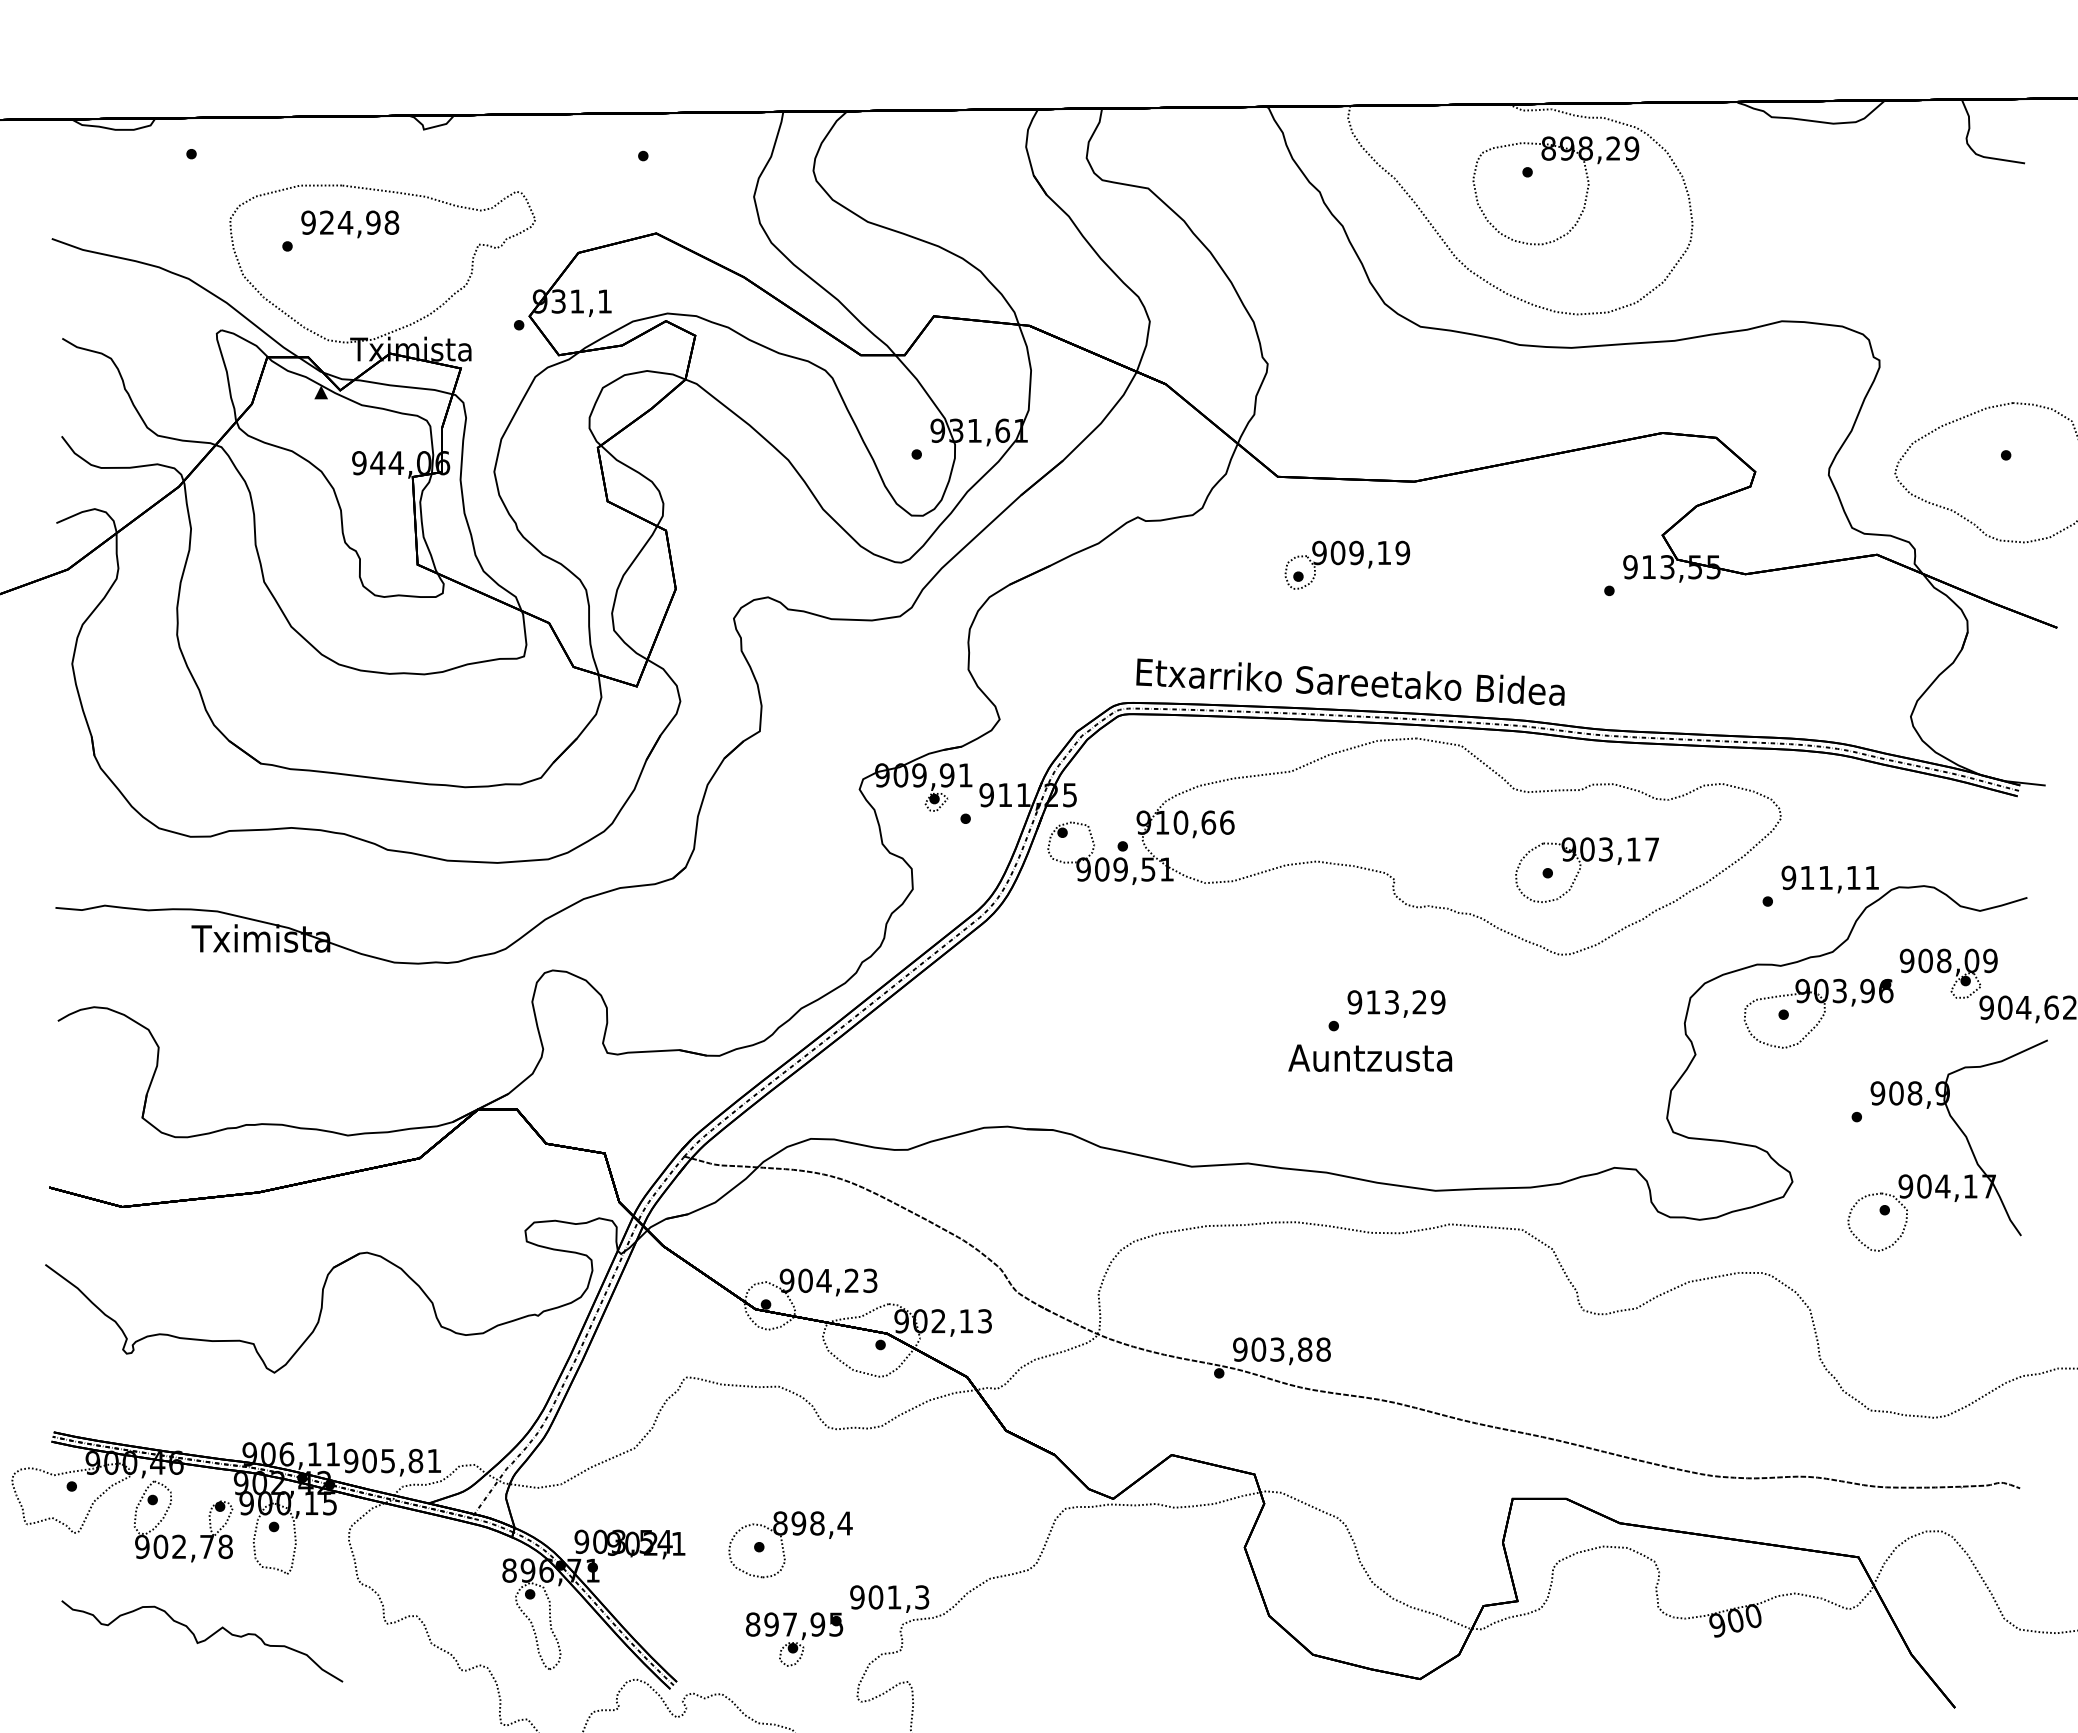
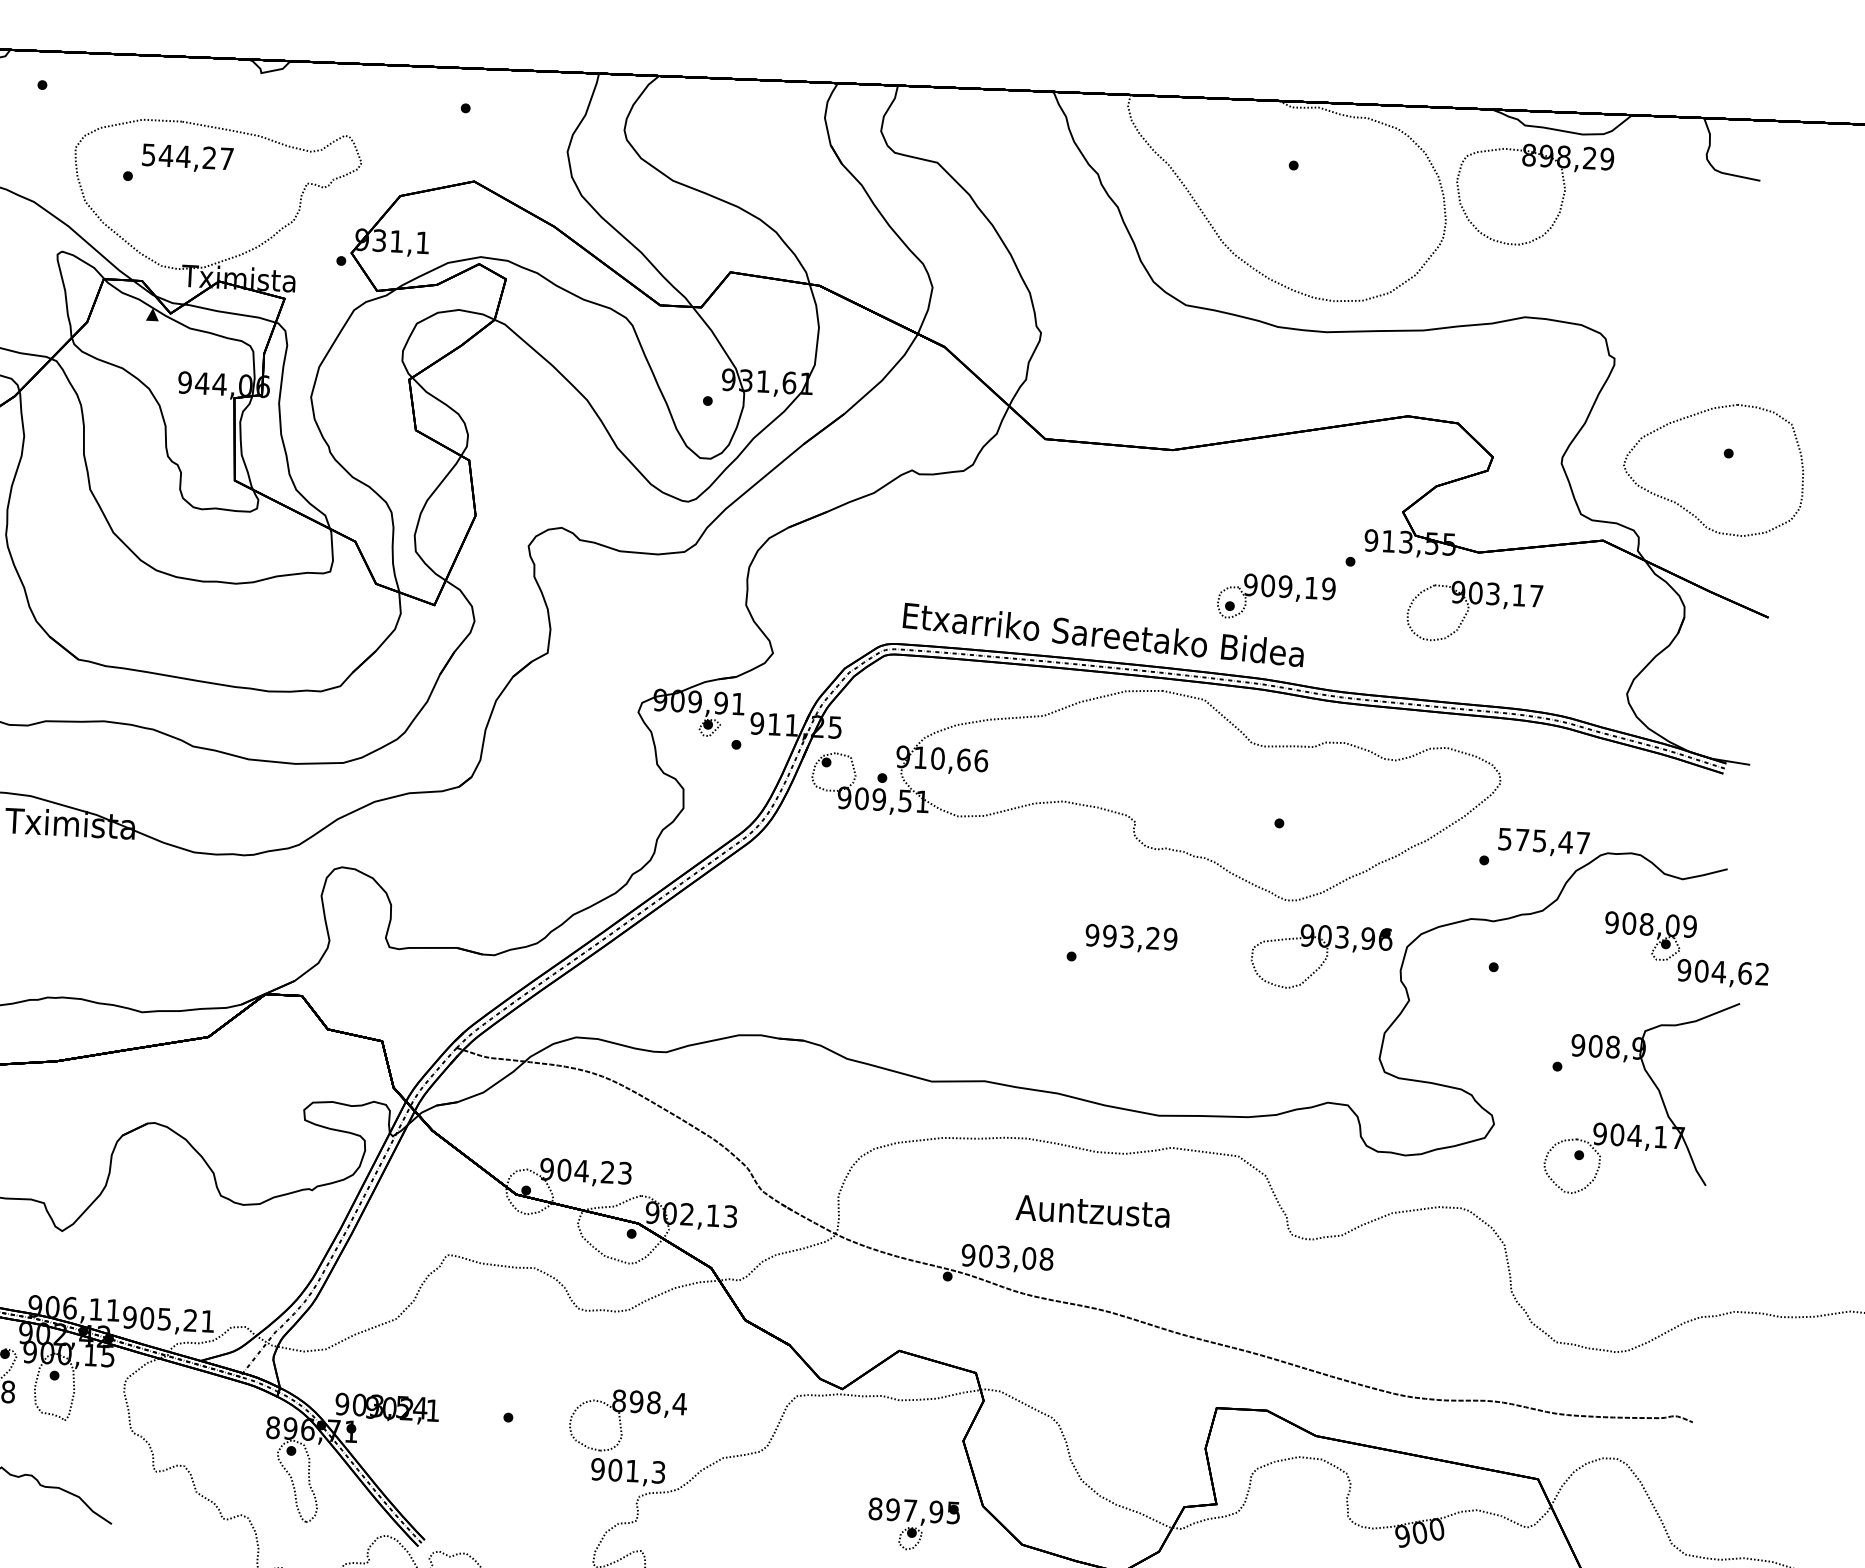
part: (1551, 160) -> (1531, 166), moved
text: (350, 222) -> (188, 156), 924,98 -> 544,27
part: (1347, 564) -> (1276, 597), moved
part: (1580, 869) -> (1468, 611), moved
text: (1829, 877) -> (1543, 840), 911,11 -> 575,47
text: (1373, 1002) -> (1109, 936), 913,29 -> 993,29
part: (1818, 1013) -> (1321, 957), moved
text: (1370, 1057) -> (1093, 1210), moved
text: (1304, 1349) -> (1028, 1258), 903,88 -> 903,08
text: (415, 1461) -> (190, 1320), 905,81 -> 905,21
part: (783, 1544) -> (621, 1420), moved
part: (794, 1639) -> (913, 1524), moved

